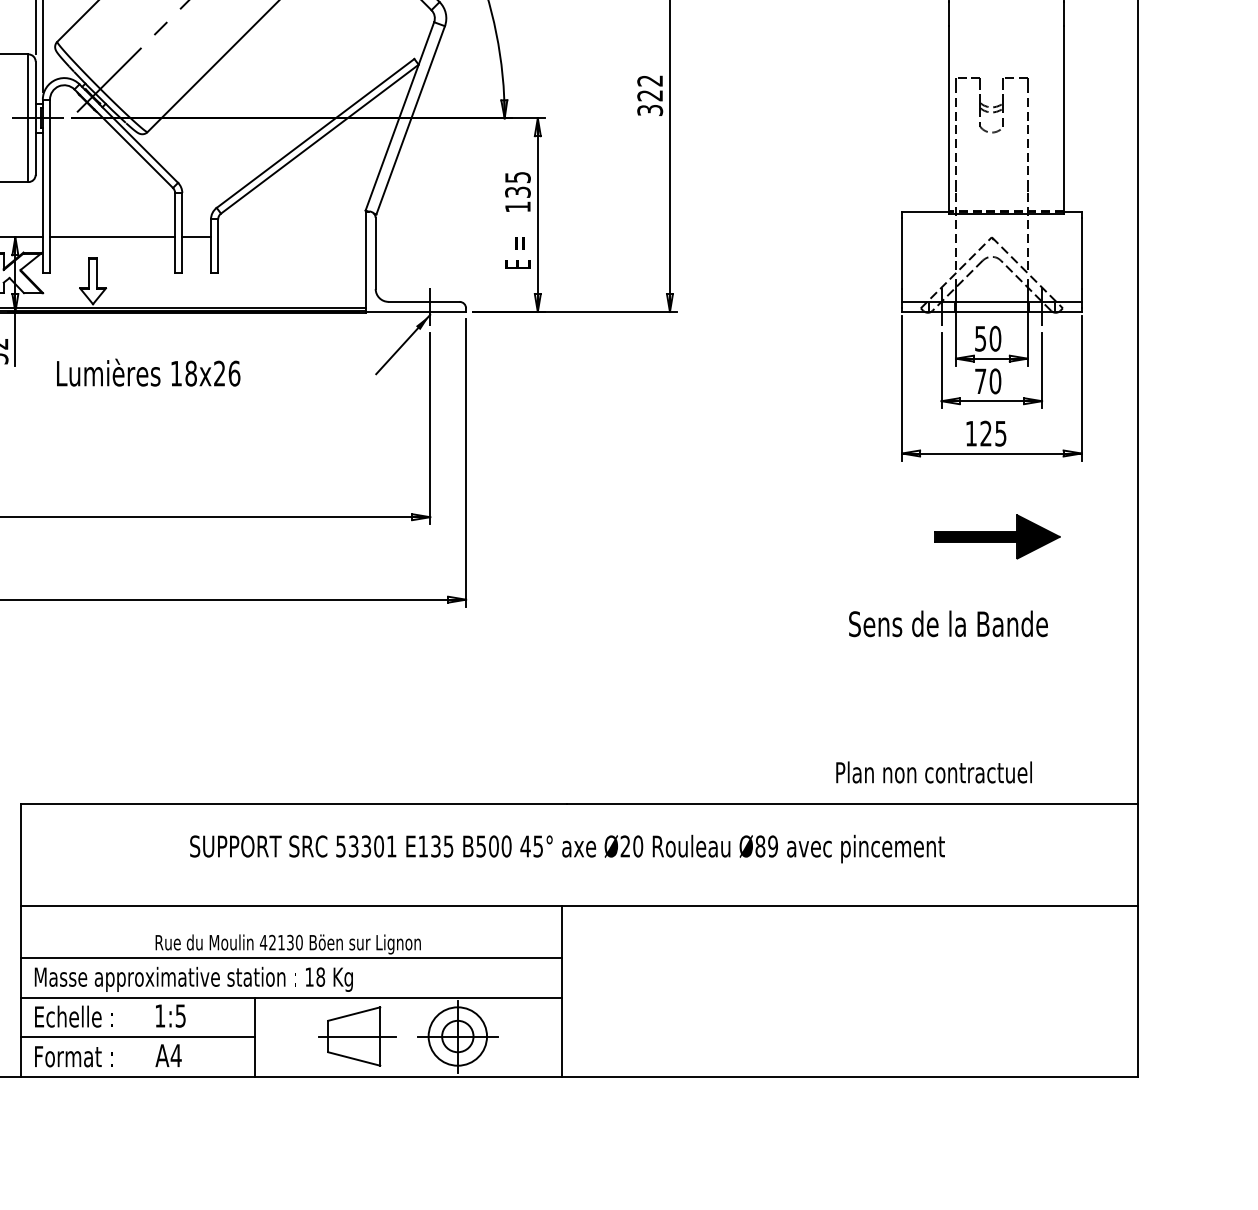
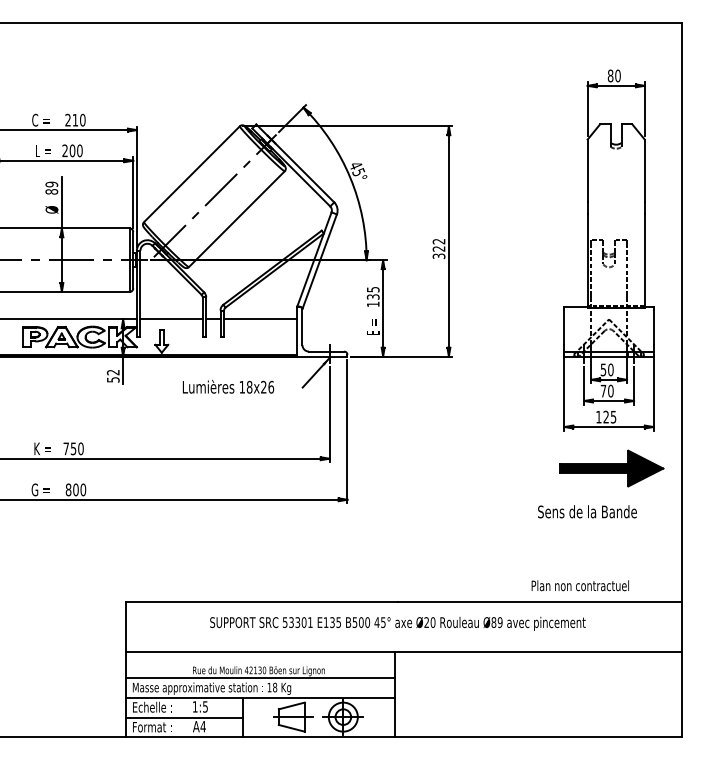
line: (291, 237) -> (260, 319), added
text: (148, 372) -> (228, 386), moved
part: (996, 536) -> (611, 468), size x1.67

